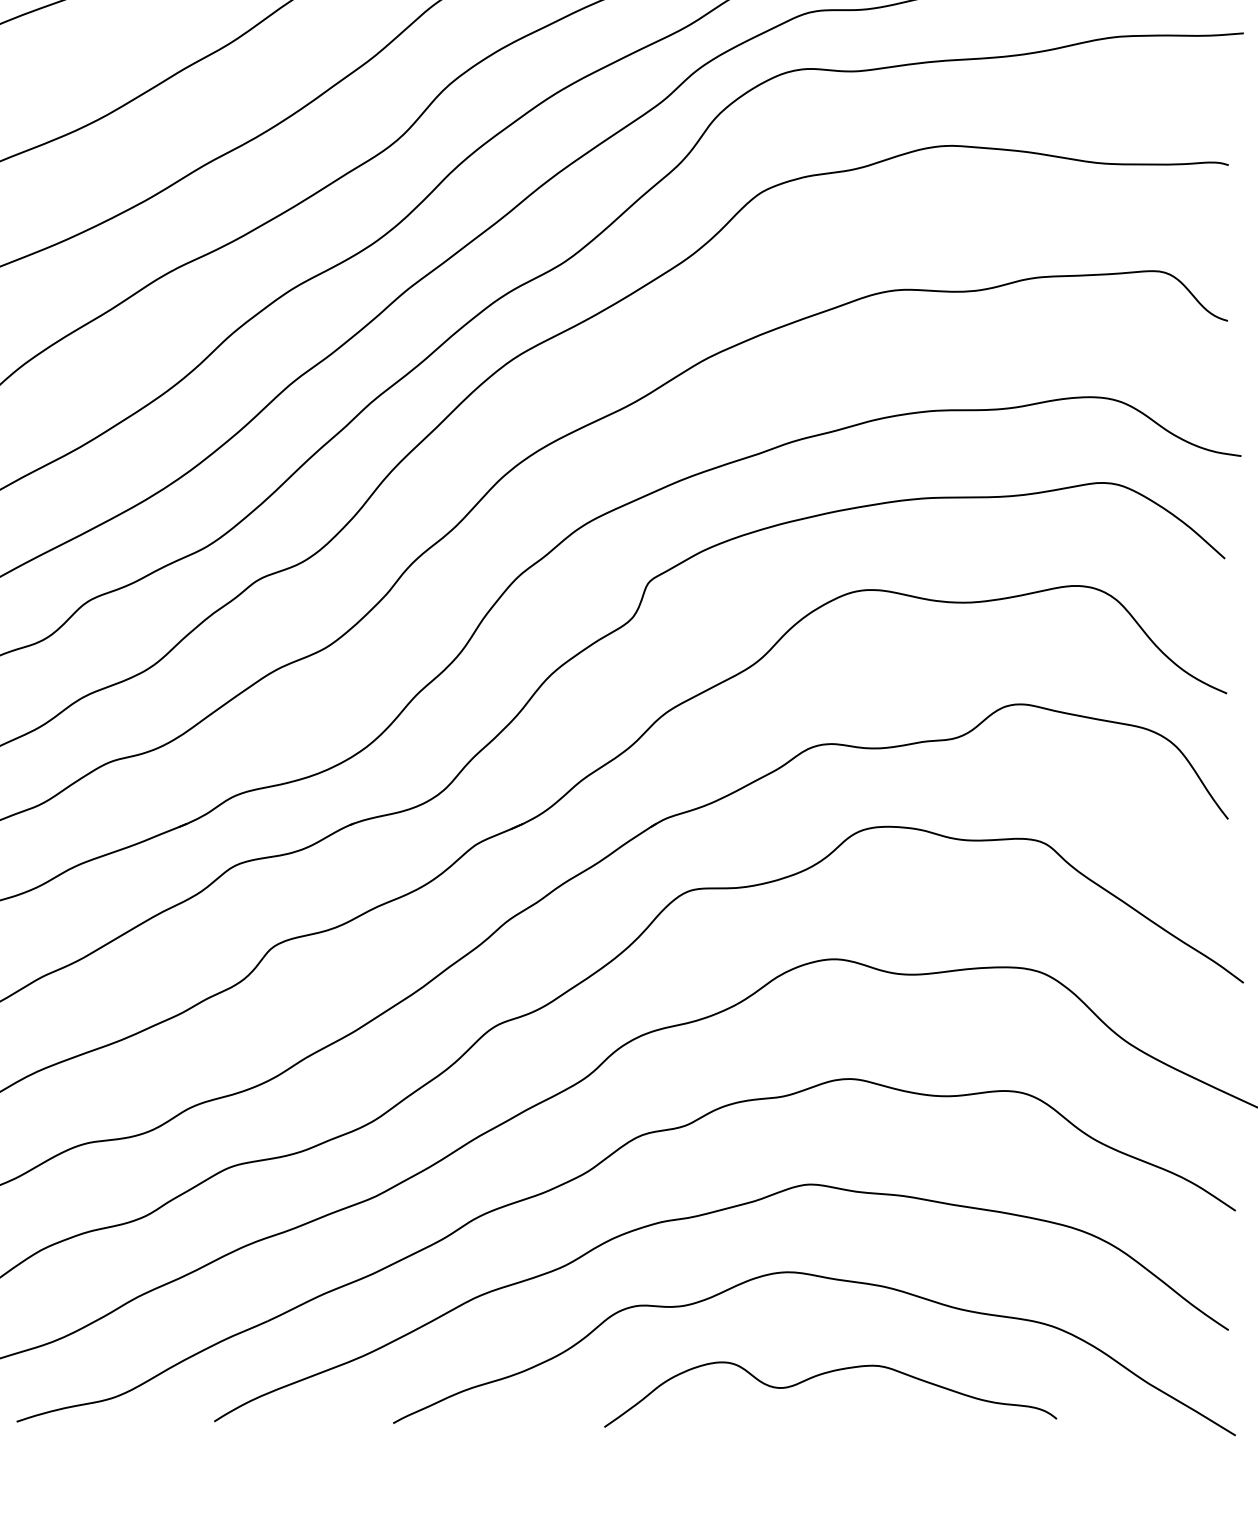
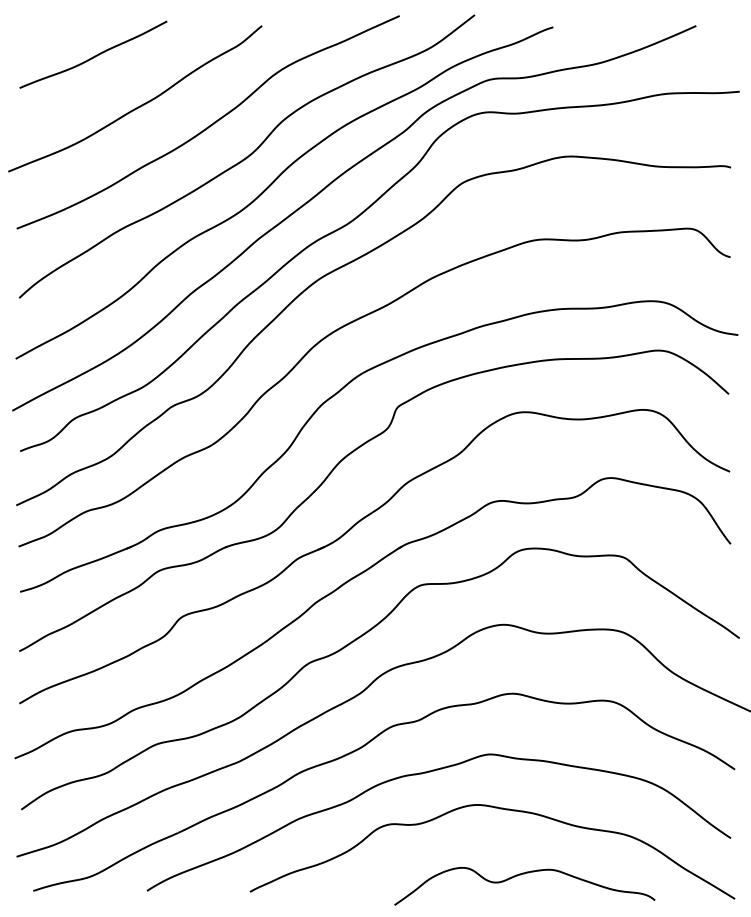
curve: (823, 1375) -> (520, 875), moved

